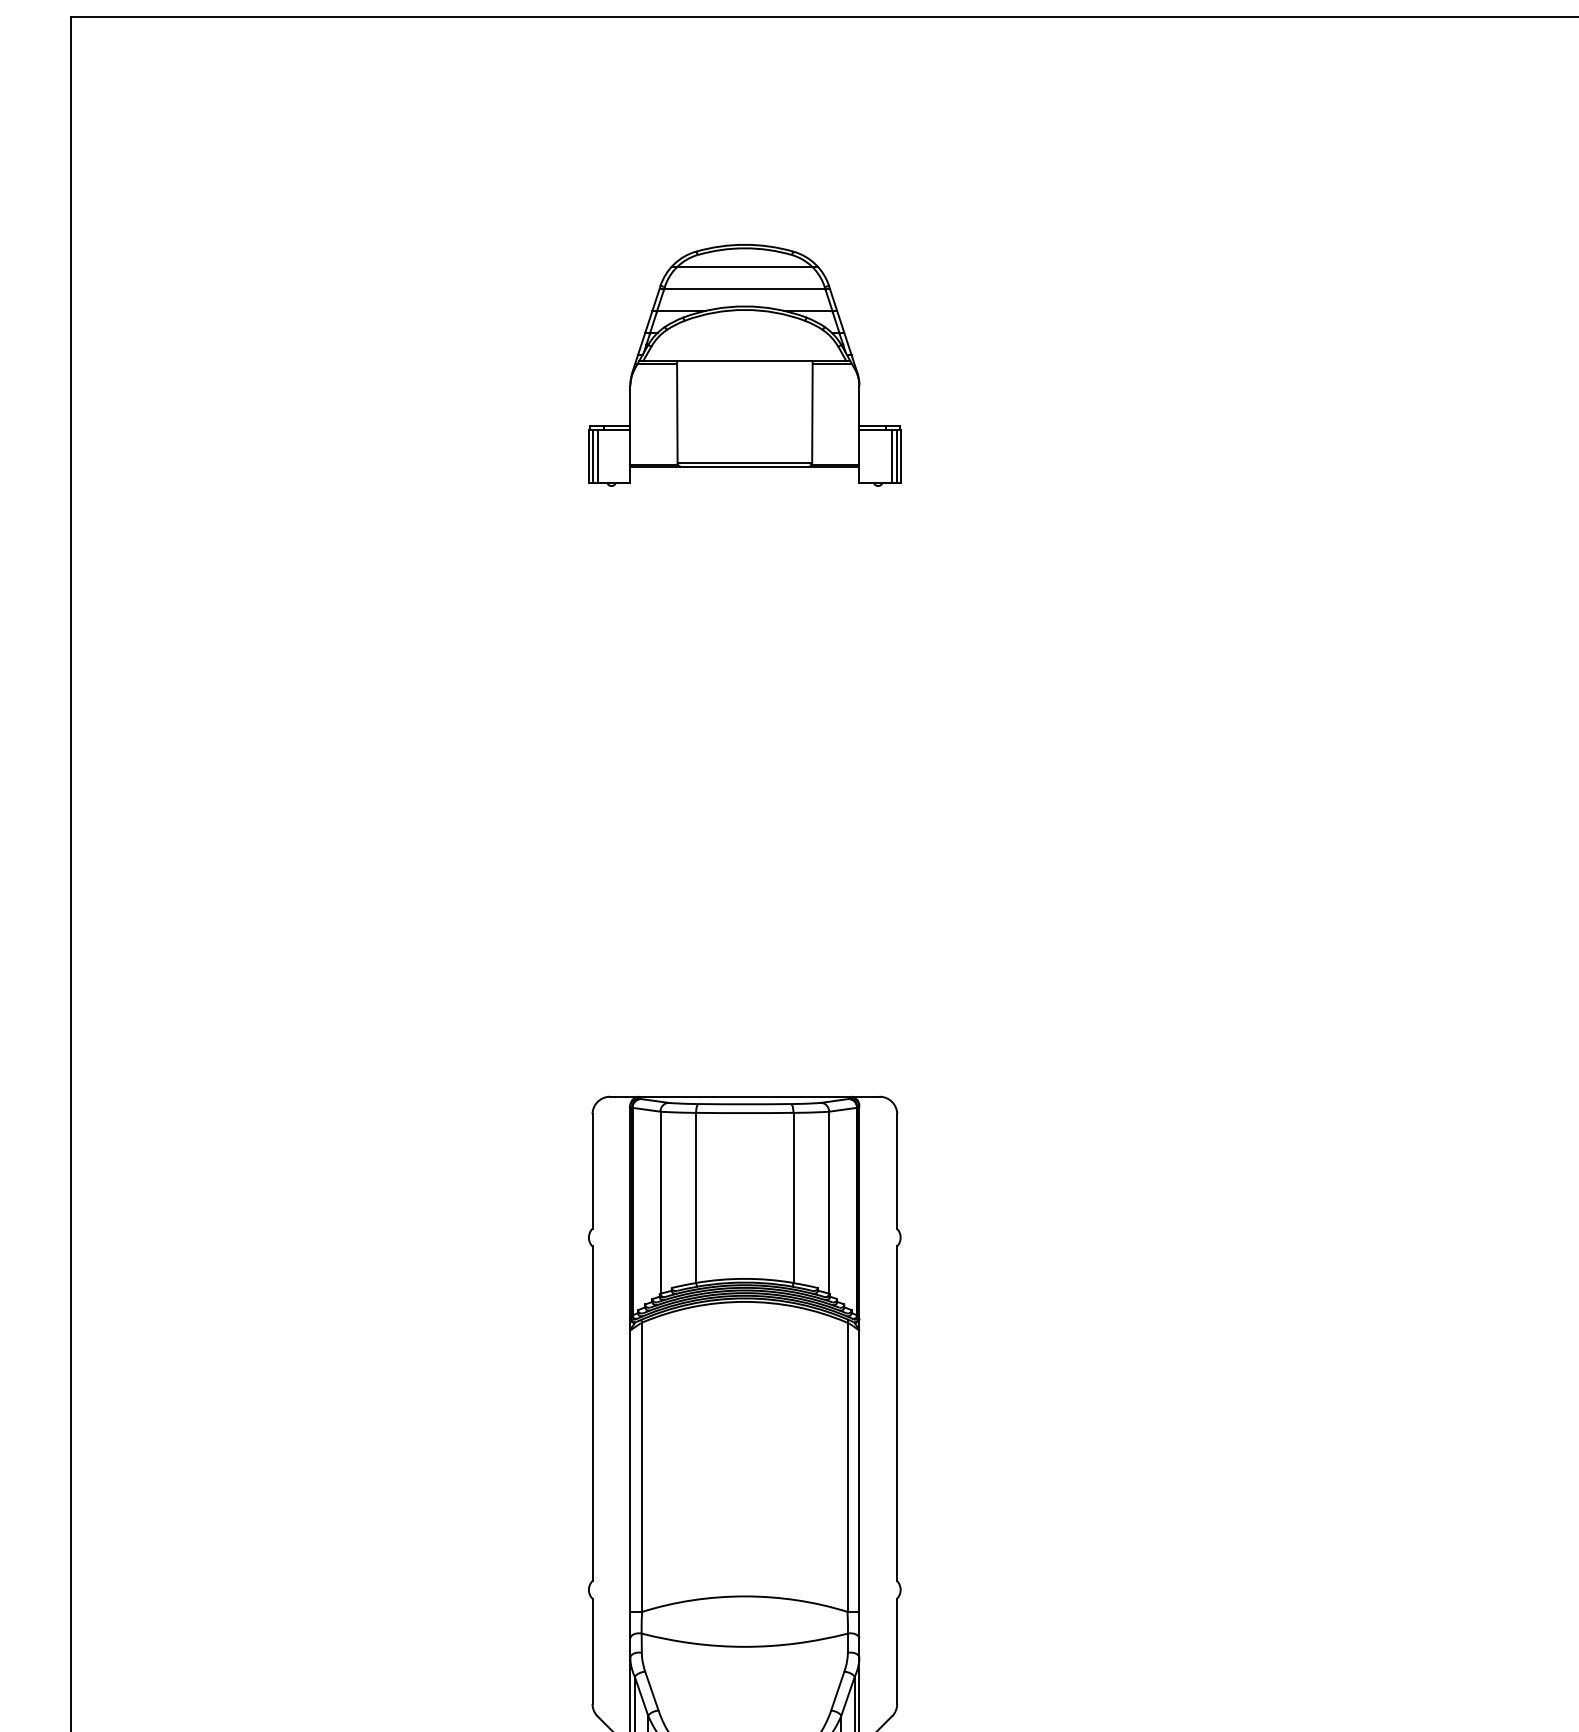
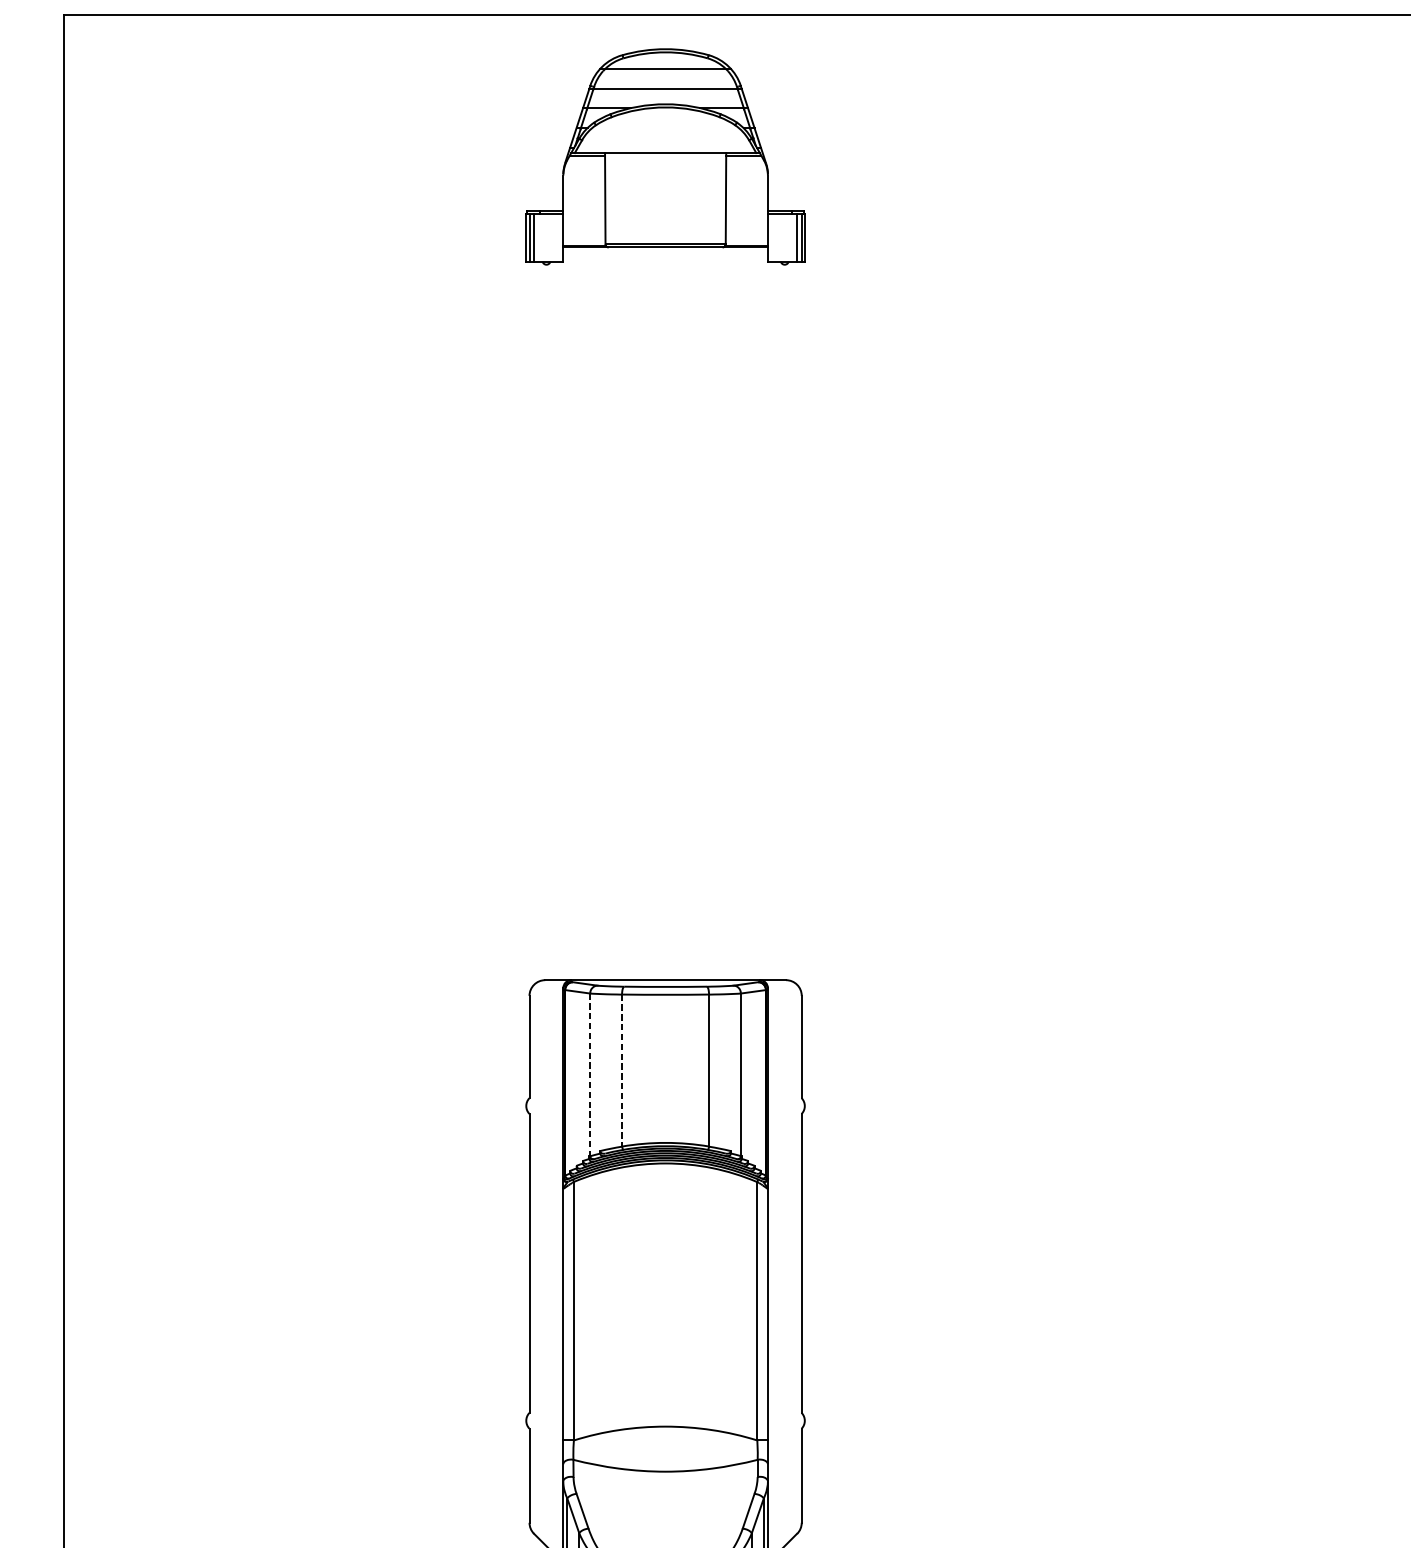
part: (744, 365) -> (665, 157), moved
line: (696, 1198) -> (622, 1071), solid -> dashed
line: (660, 1202) -> (590, 1074), solid -> dashed

